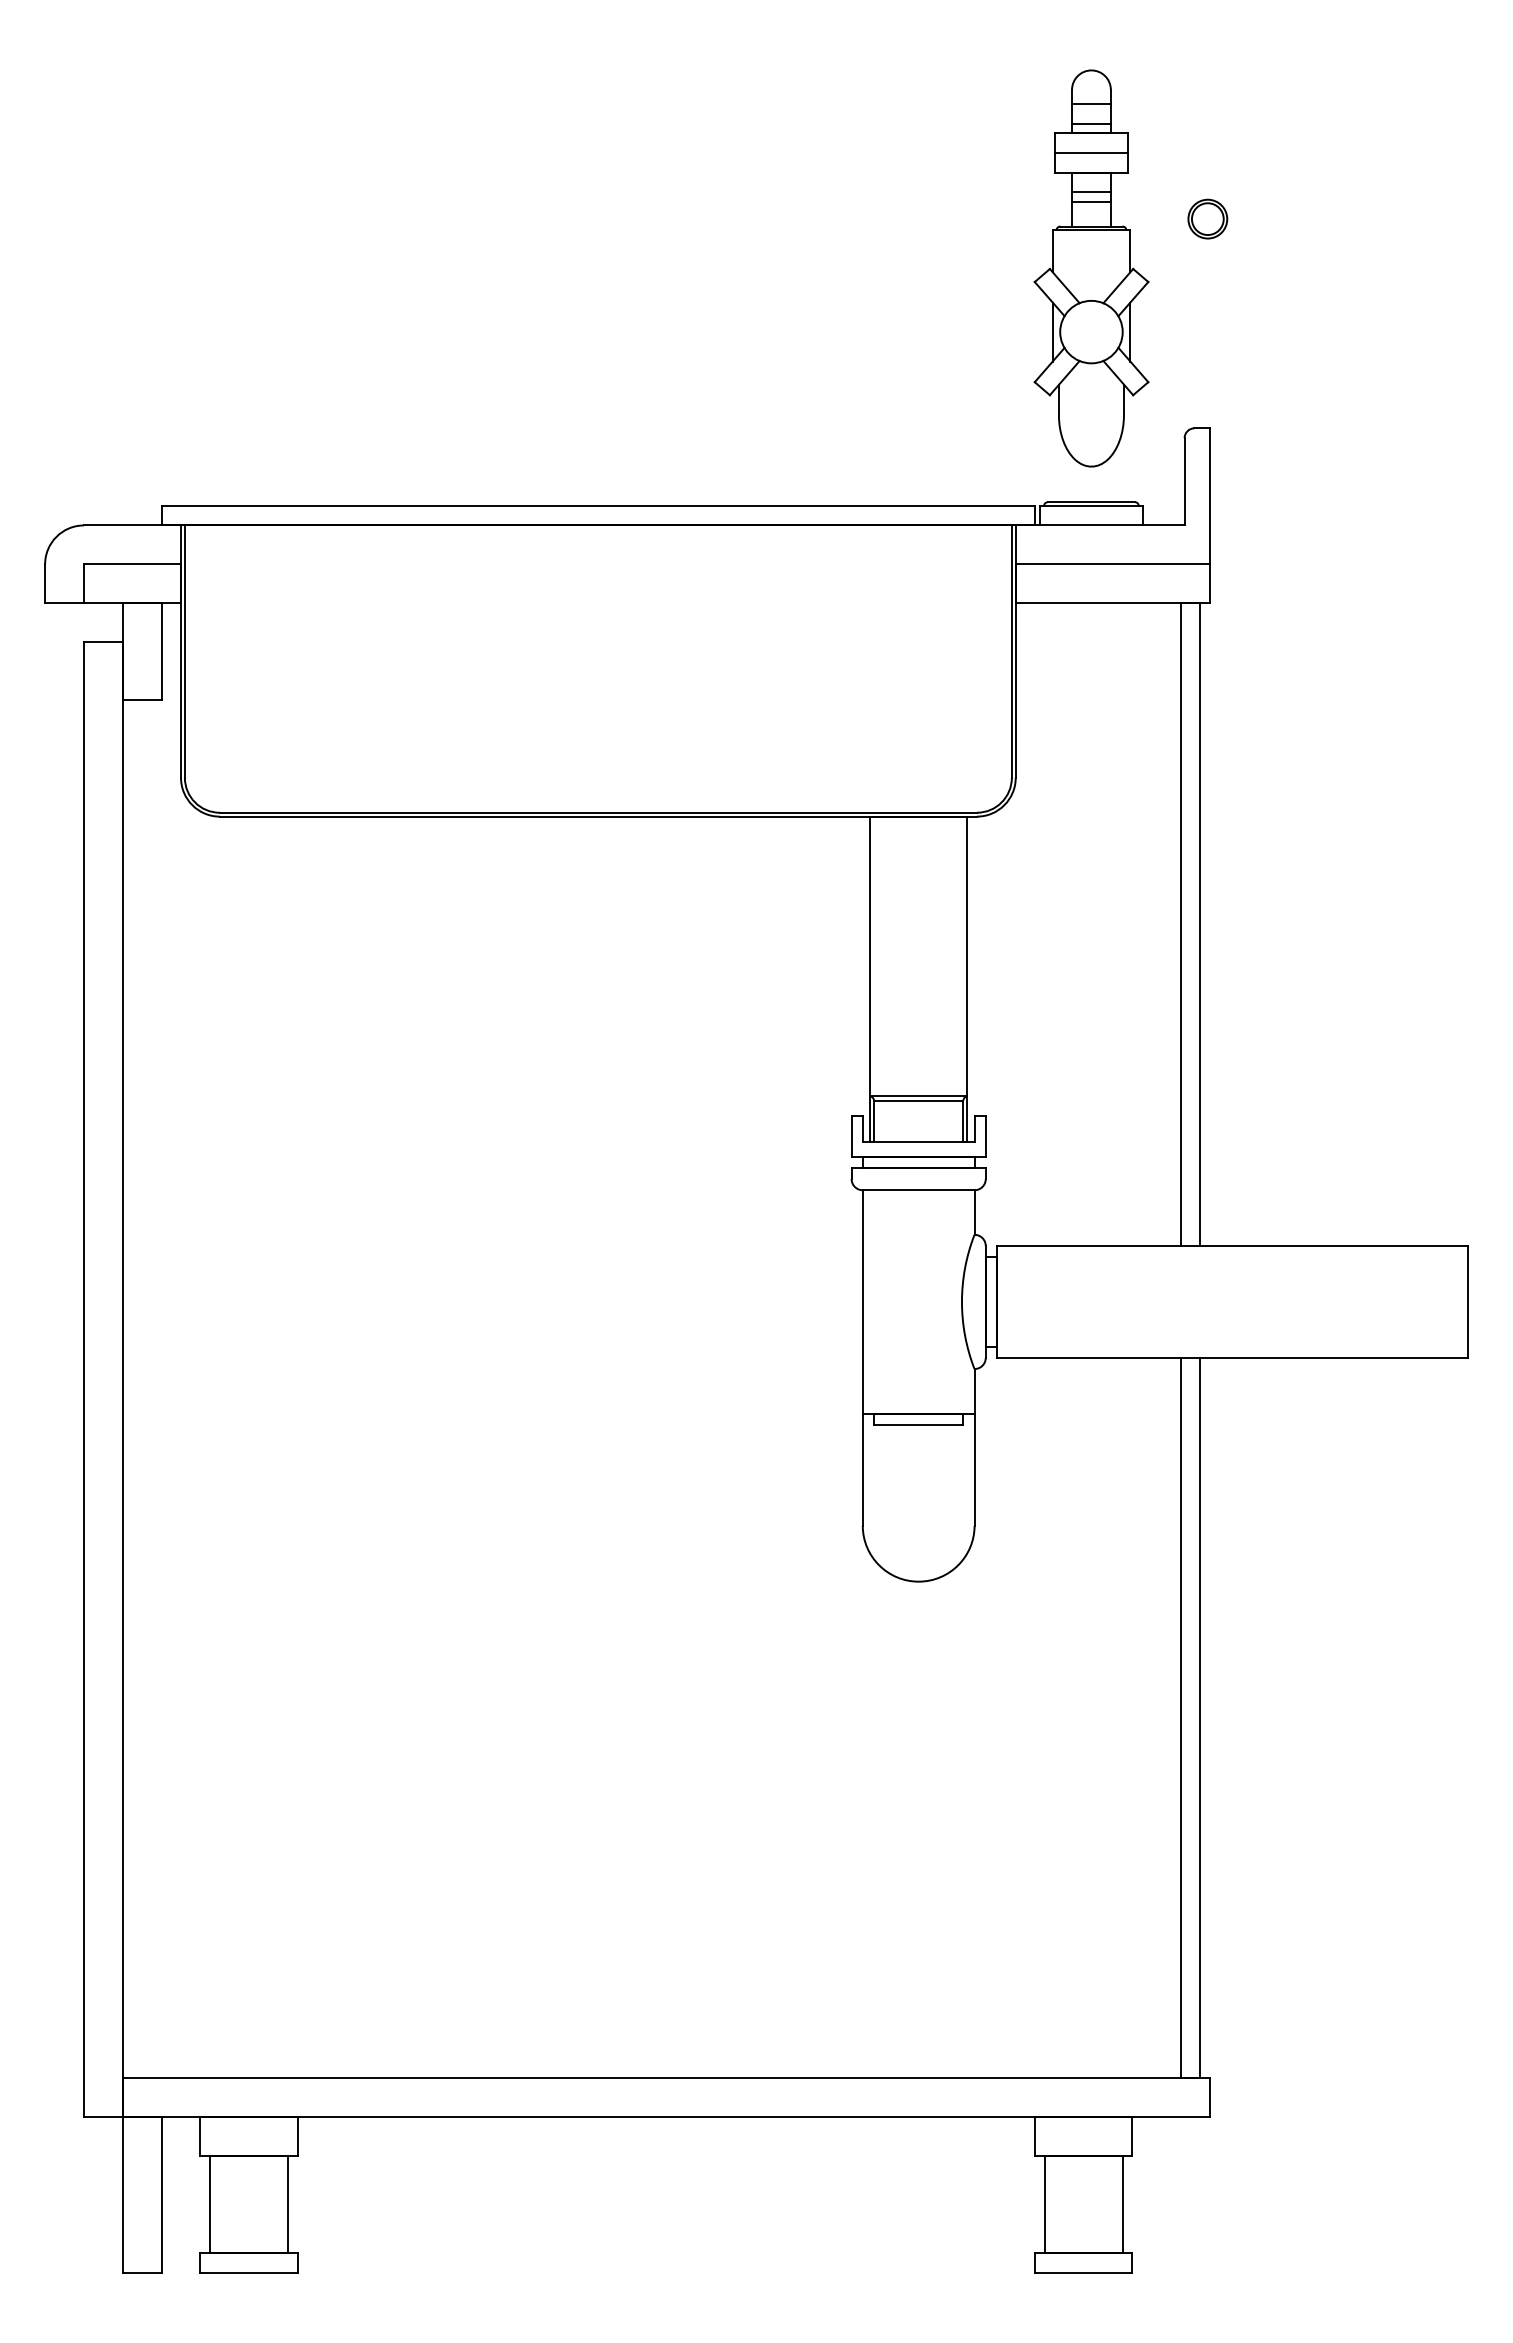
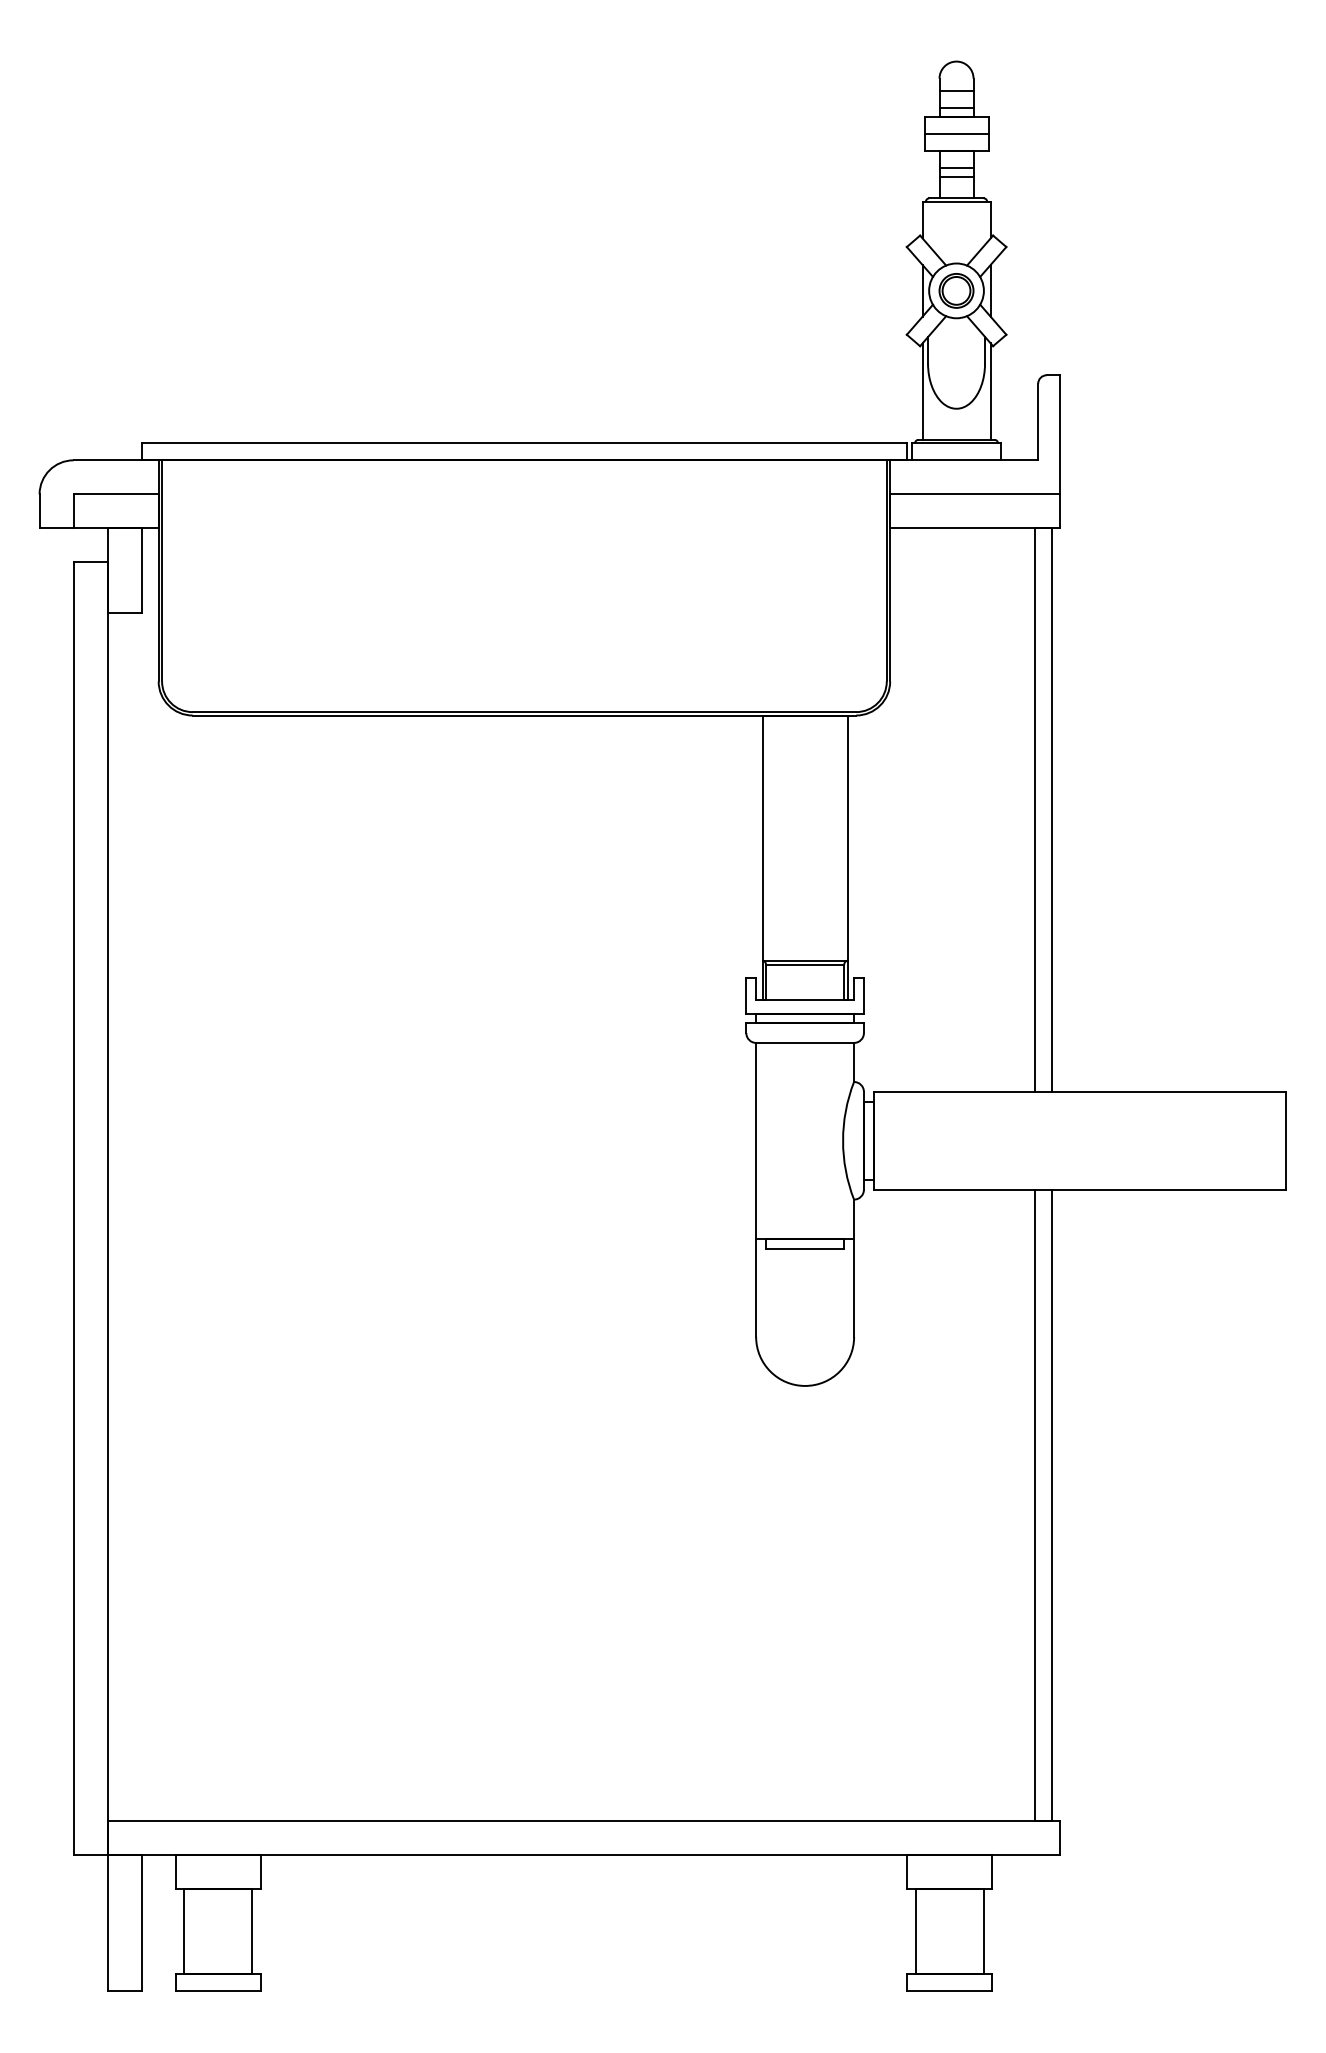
part: (1207, 218) -> (956, 290), moved
line: (1052, 446) -> (922, 391), added
line: (1130, 446) -> (990, 391), added

